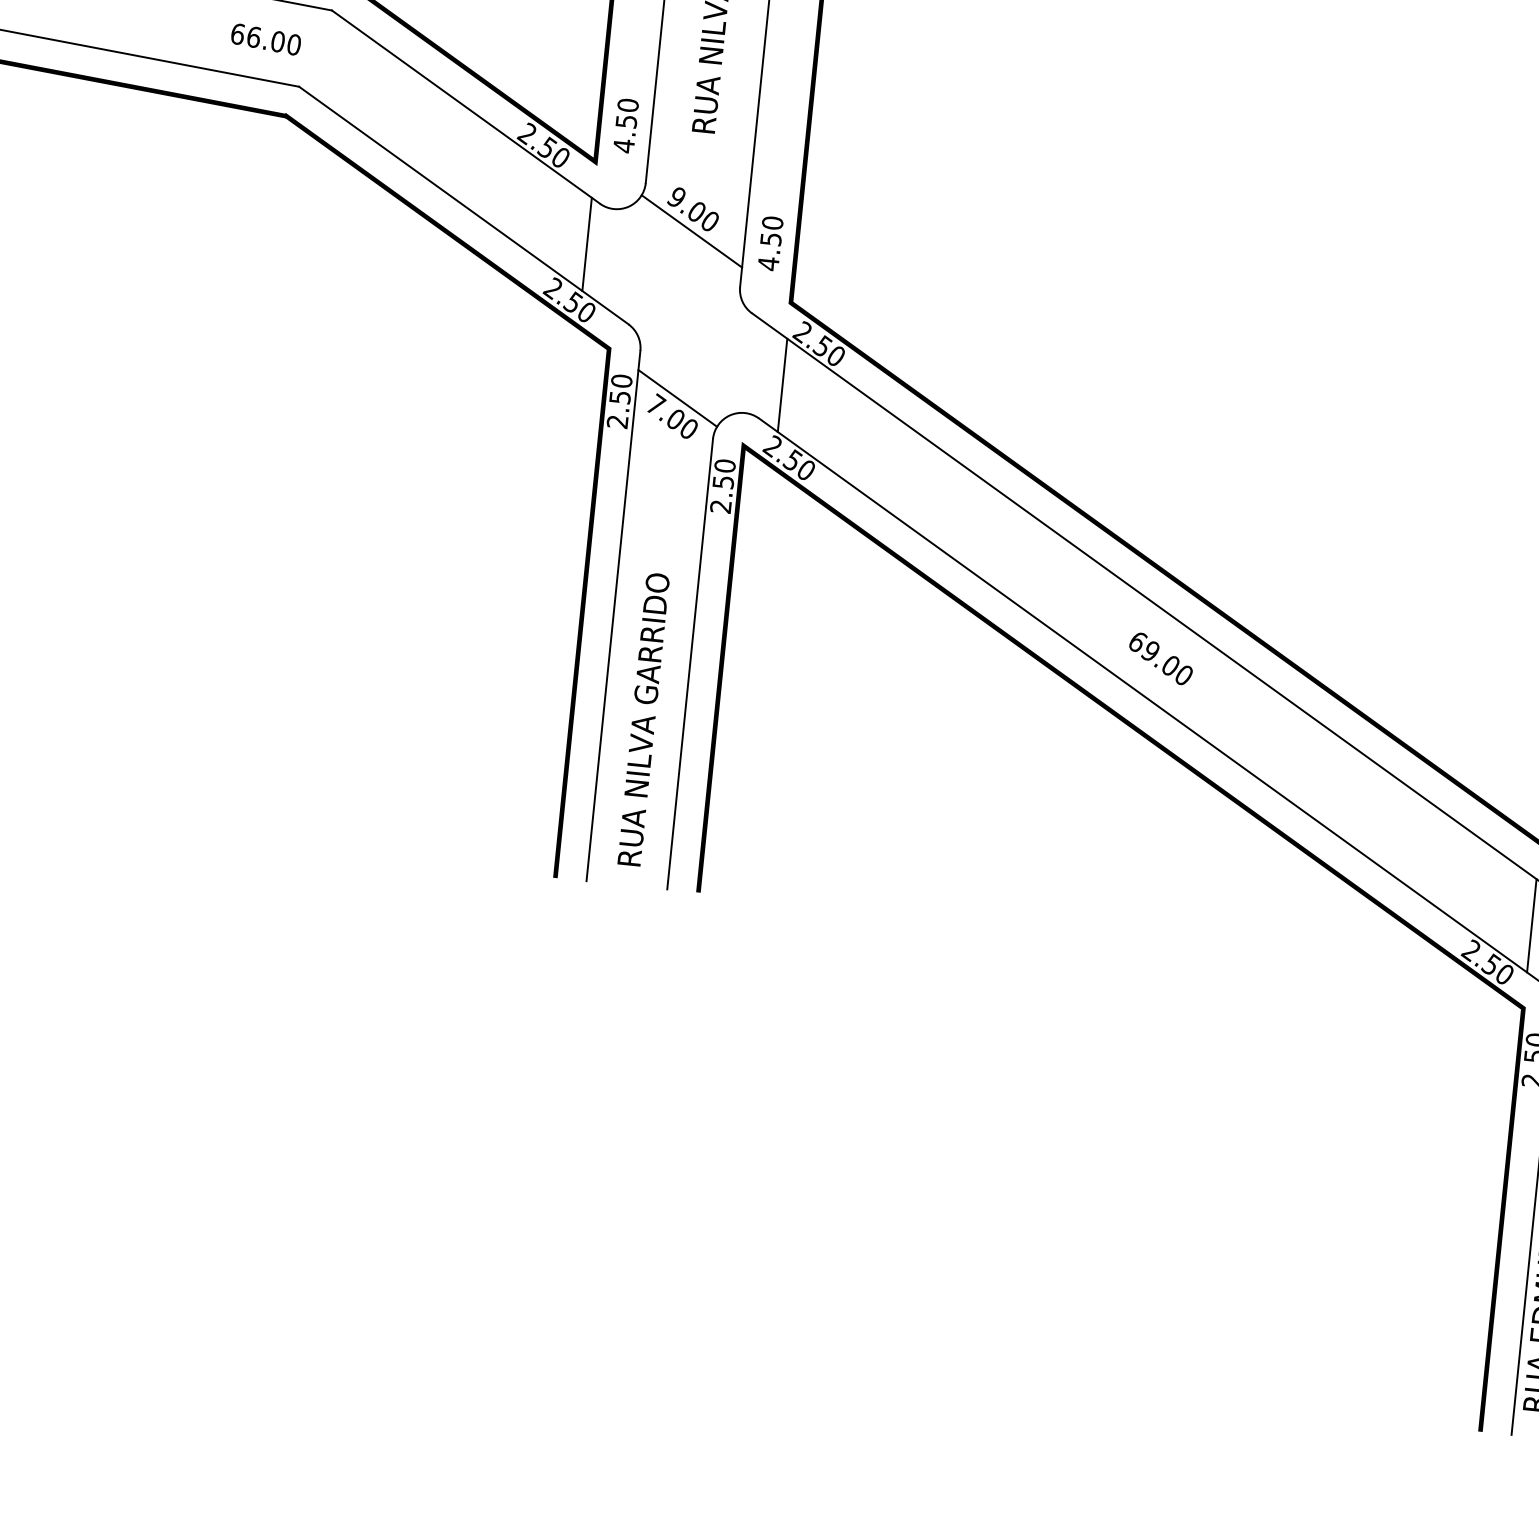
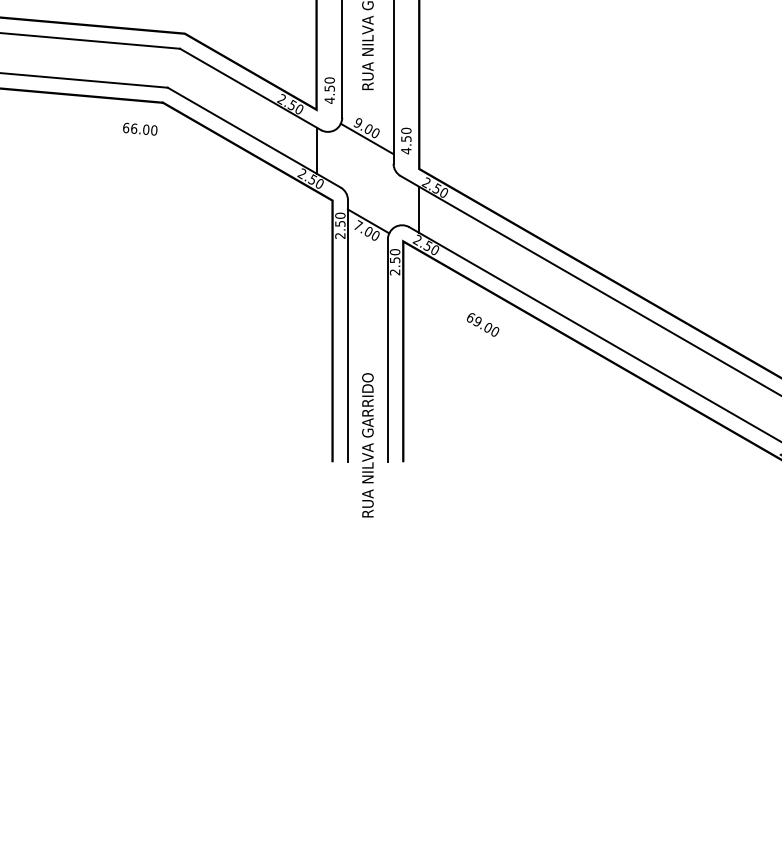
text: (266, 38) -> (140, 128), moved
text: (1161, 658) -> (483, 324), moved
text: (642, 719) -> (367, 445), moved

